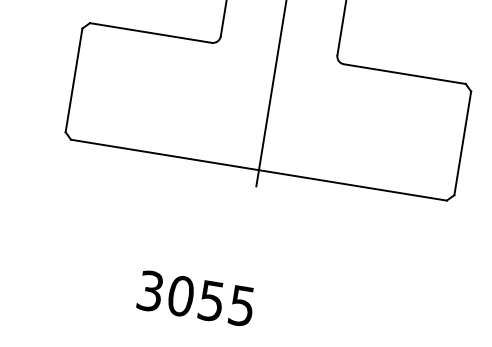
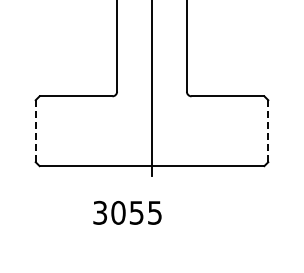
line: (73, 79) -> (35, 130), solid -> dashed
line: (463, 143) -> (268, 131), solid -> dashed
text: (196, 297) -> (127, 212), moved

